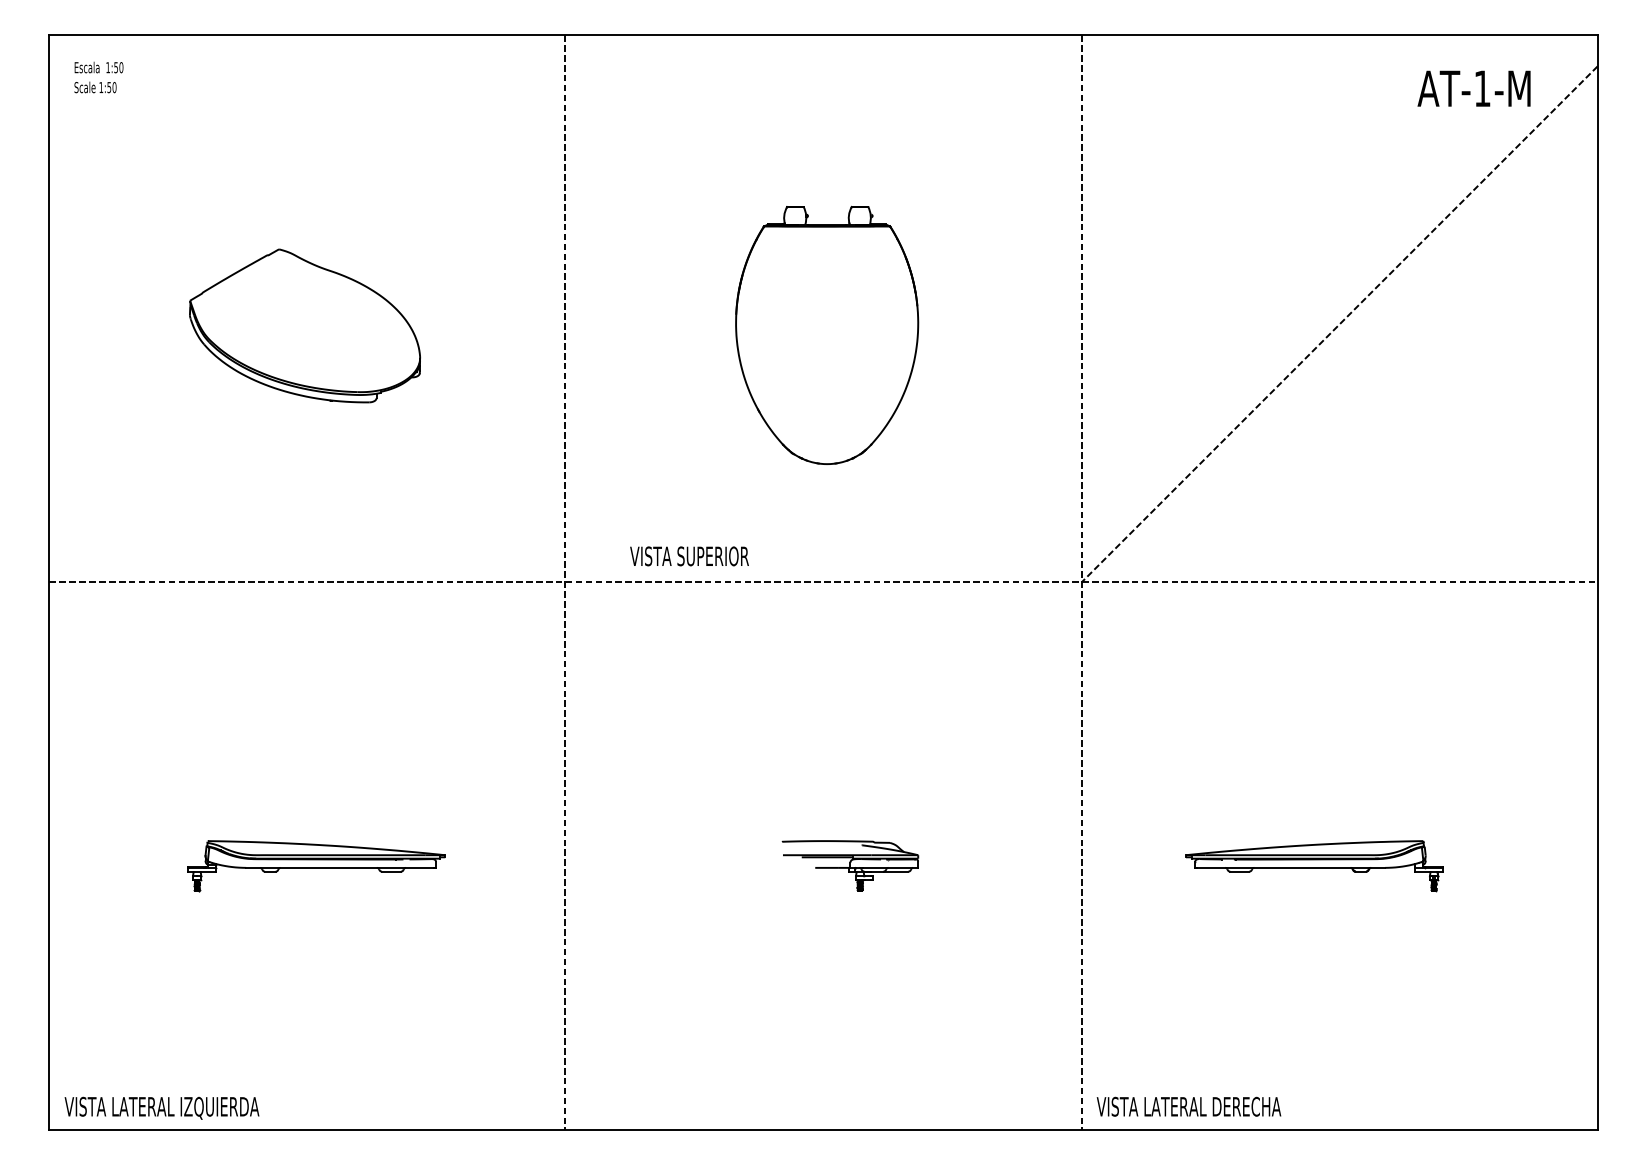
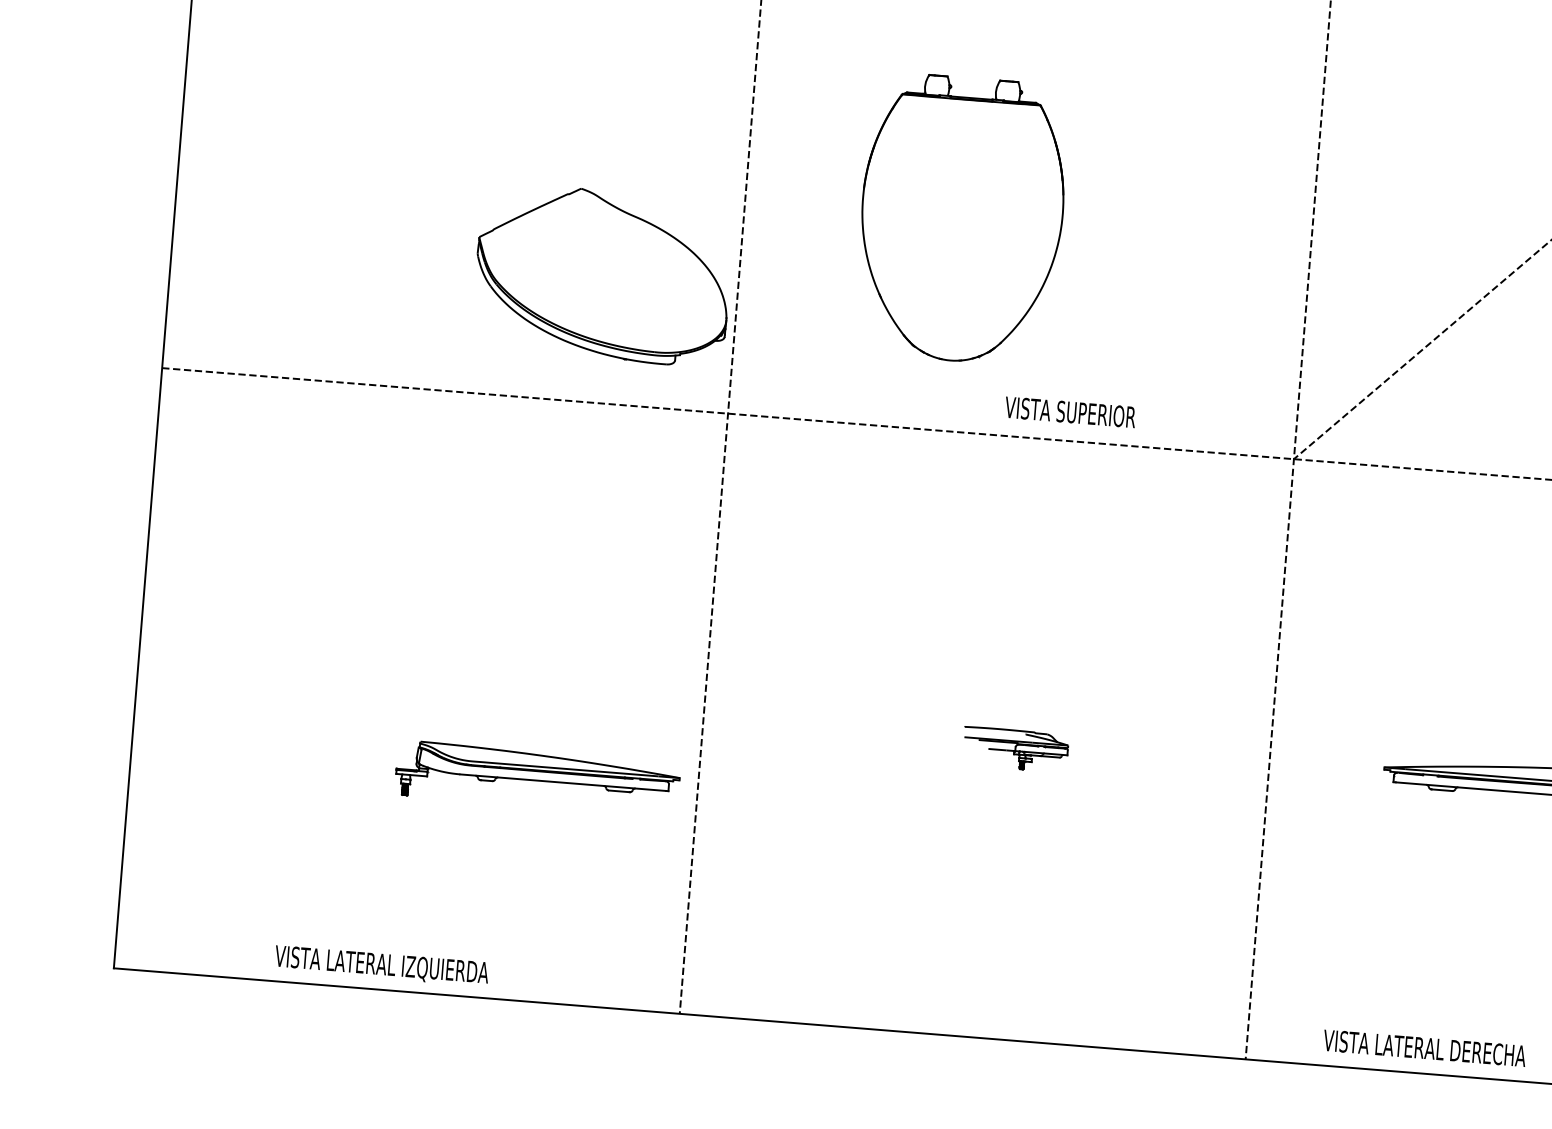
part: (304, 325) -> (602, 274), moved
part: (827, 334) -> (962, 218), moved
text: (689, 556) -> (1070, 412), moved
part: (850, 865) -> (1015, 749), size x0.7
part: (316, 866) -> (537, 779), moved
text: (1188, 1106) -> (1424, 1047), moved
text: (161, 1107) -> (381, 965), moved

